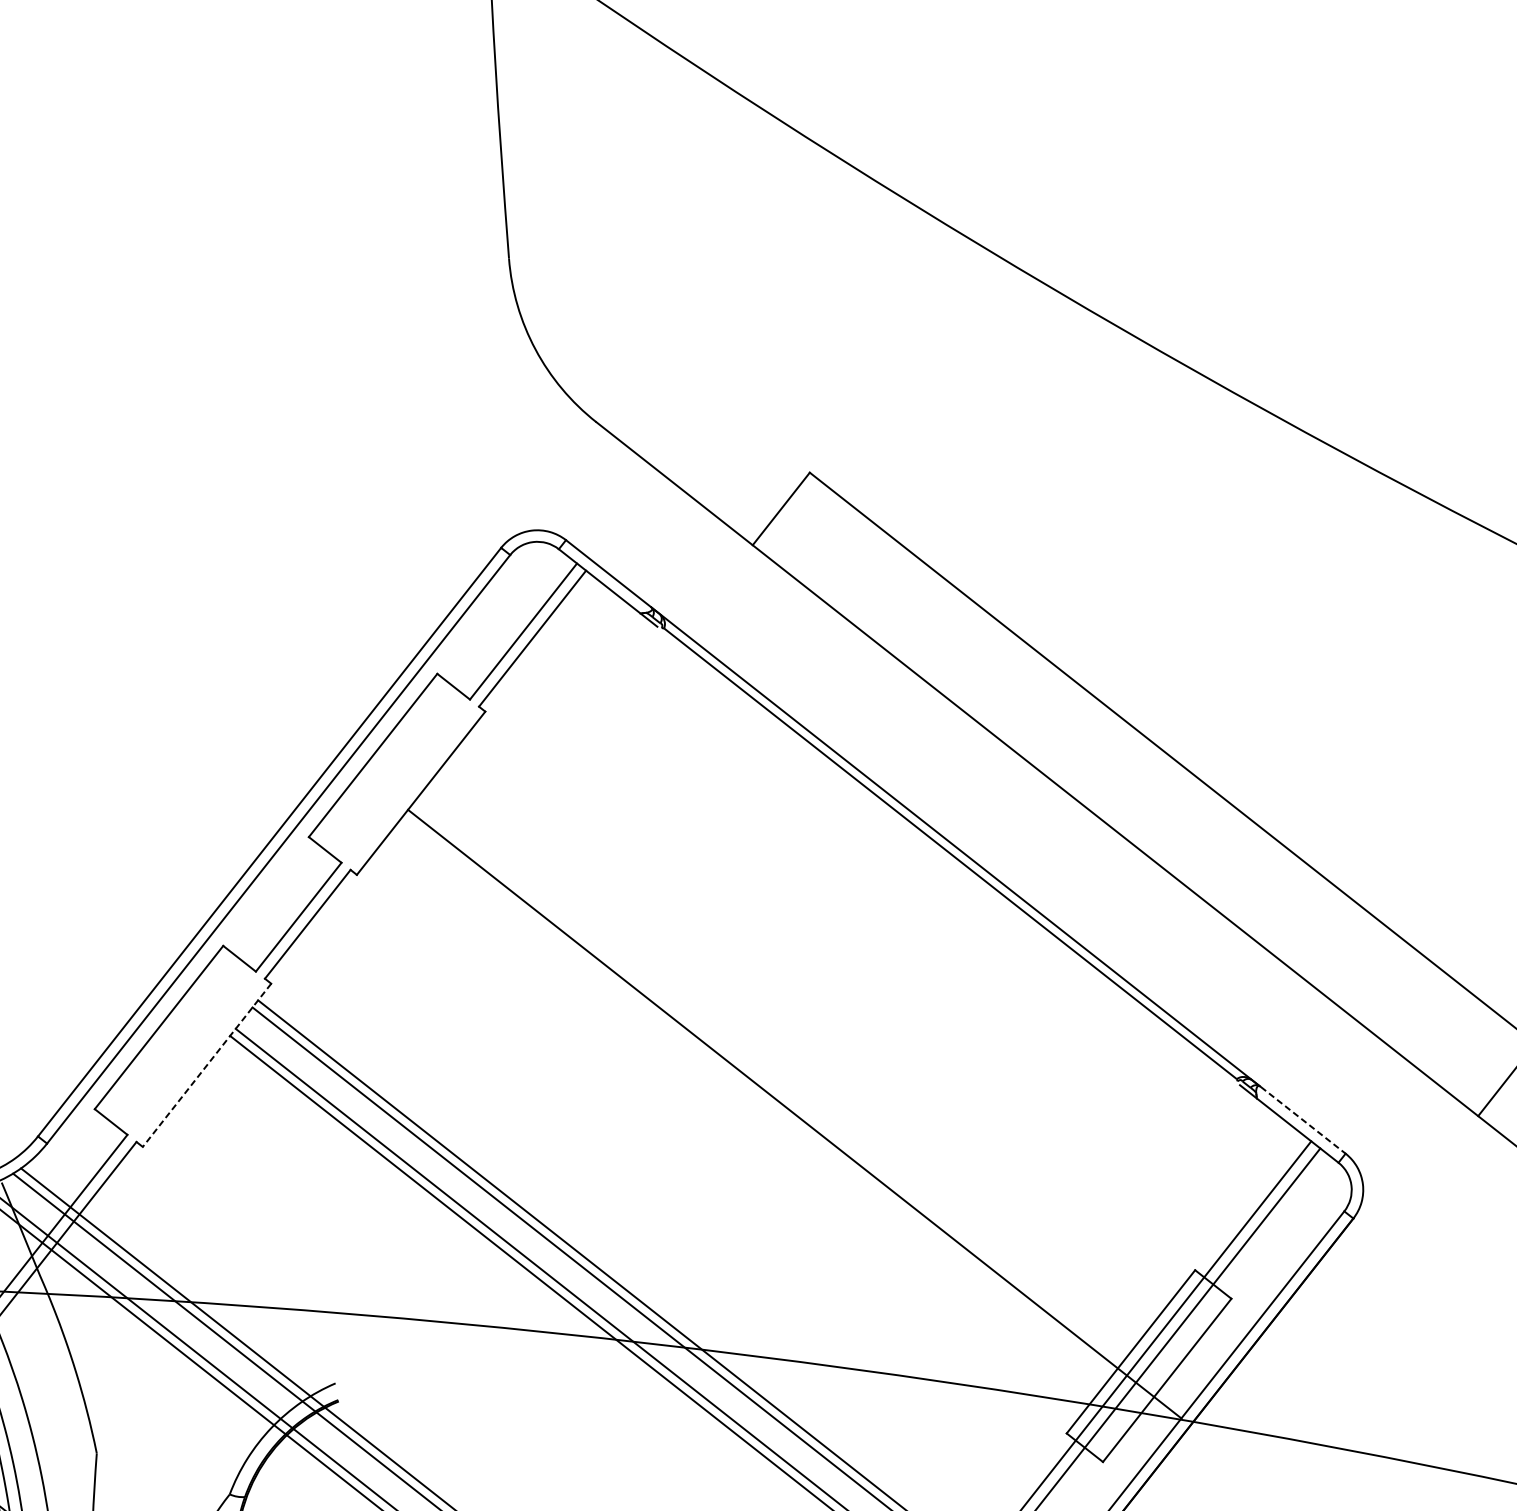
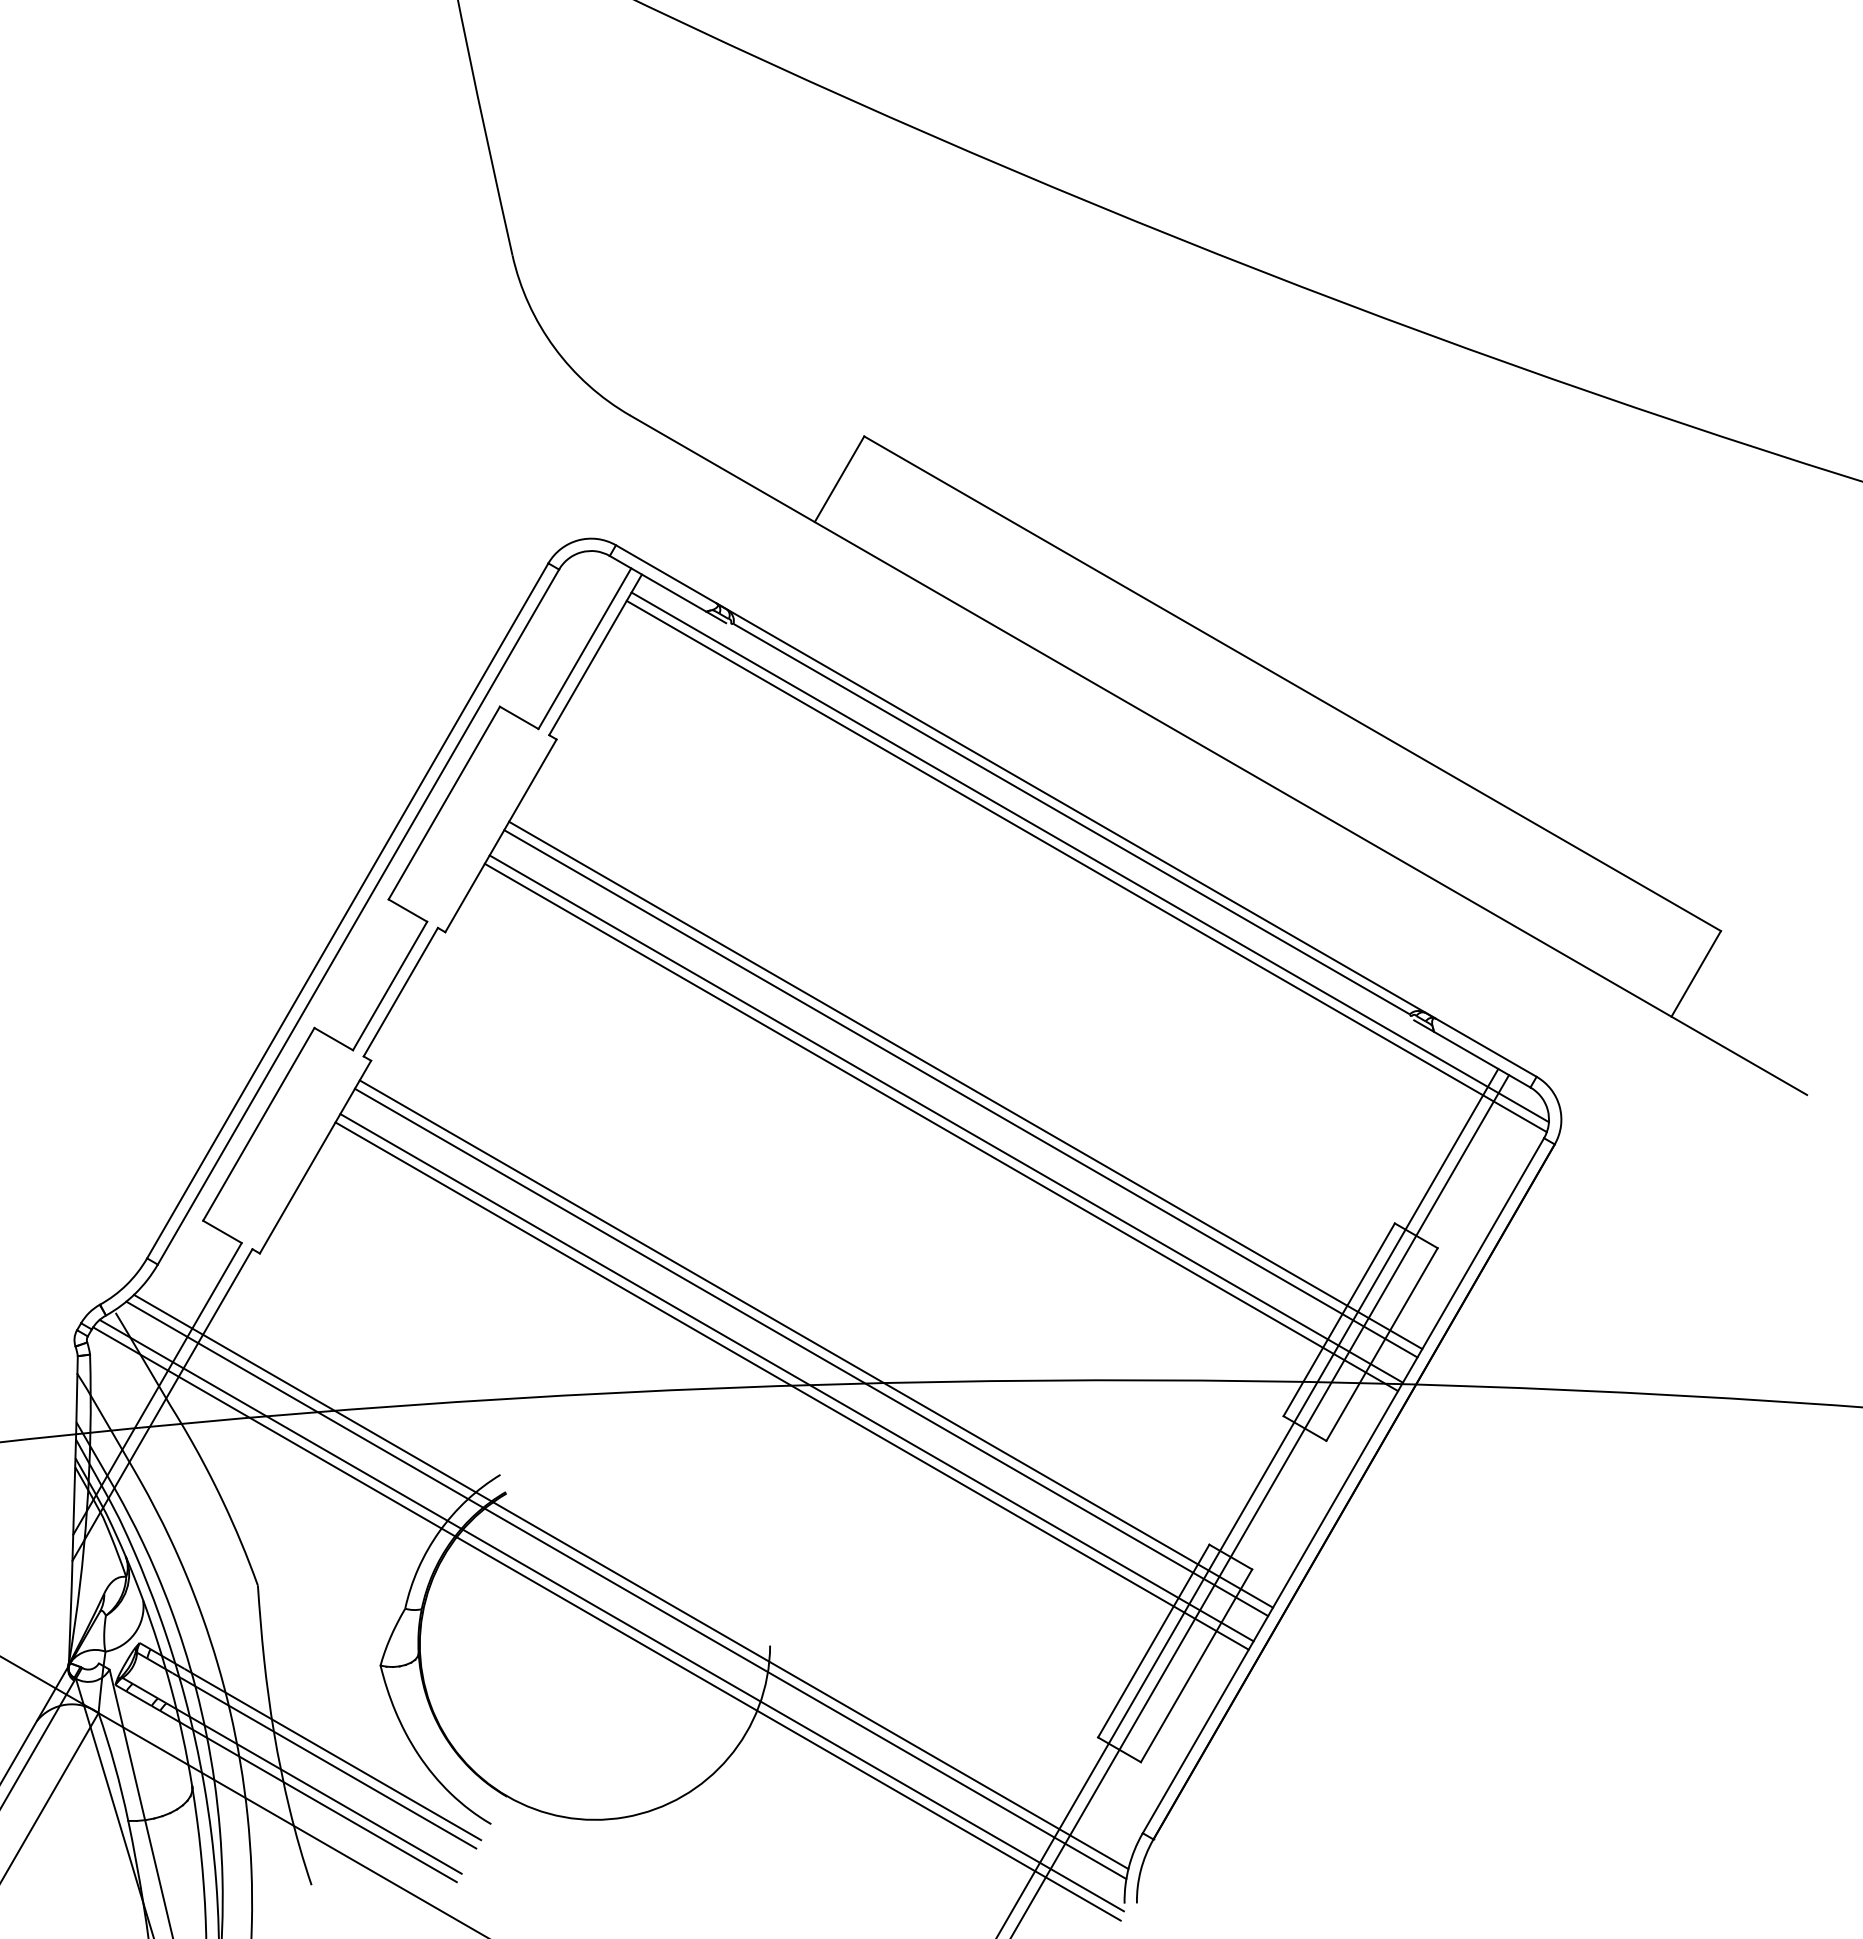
line: (961, 891) -> (1089, 857), added
line: (957, 899) -> (1086, 866), added
line: (206, 1065) -> (315, 1157), dashed -> solid
line: (816, 1085) -> (965, 1085), added
line: (811, 1092) -> (960, 1093), added
line: (1303, 1119) -> (1486, 1047), dashed -> solid
line: (789, 1121) -> (941, 1127), added

